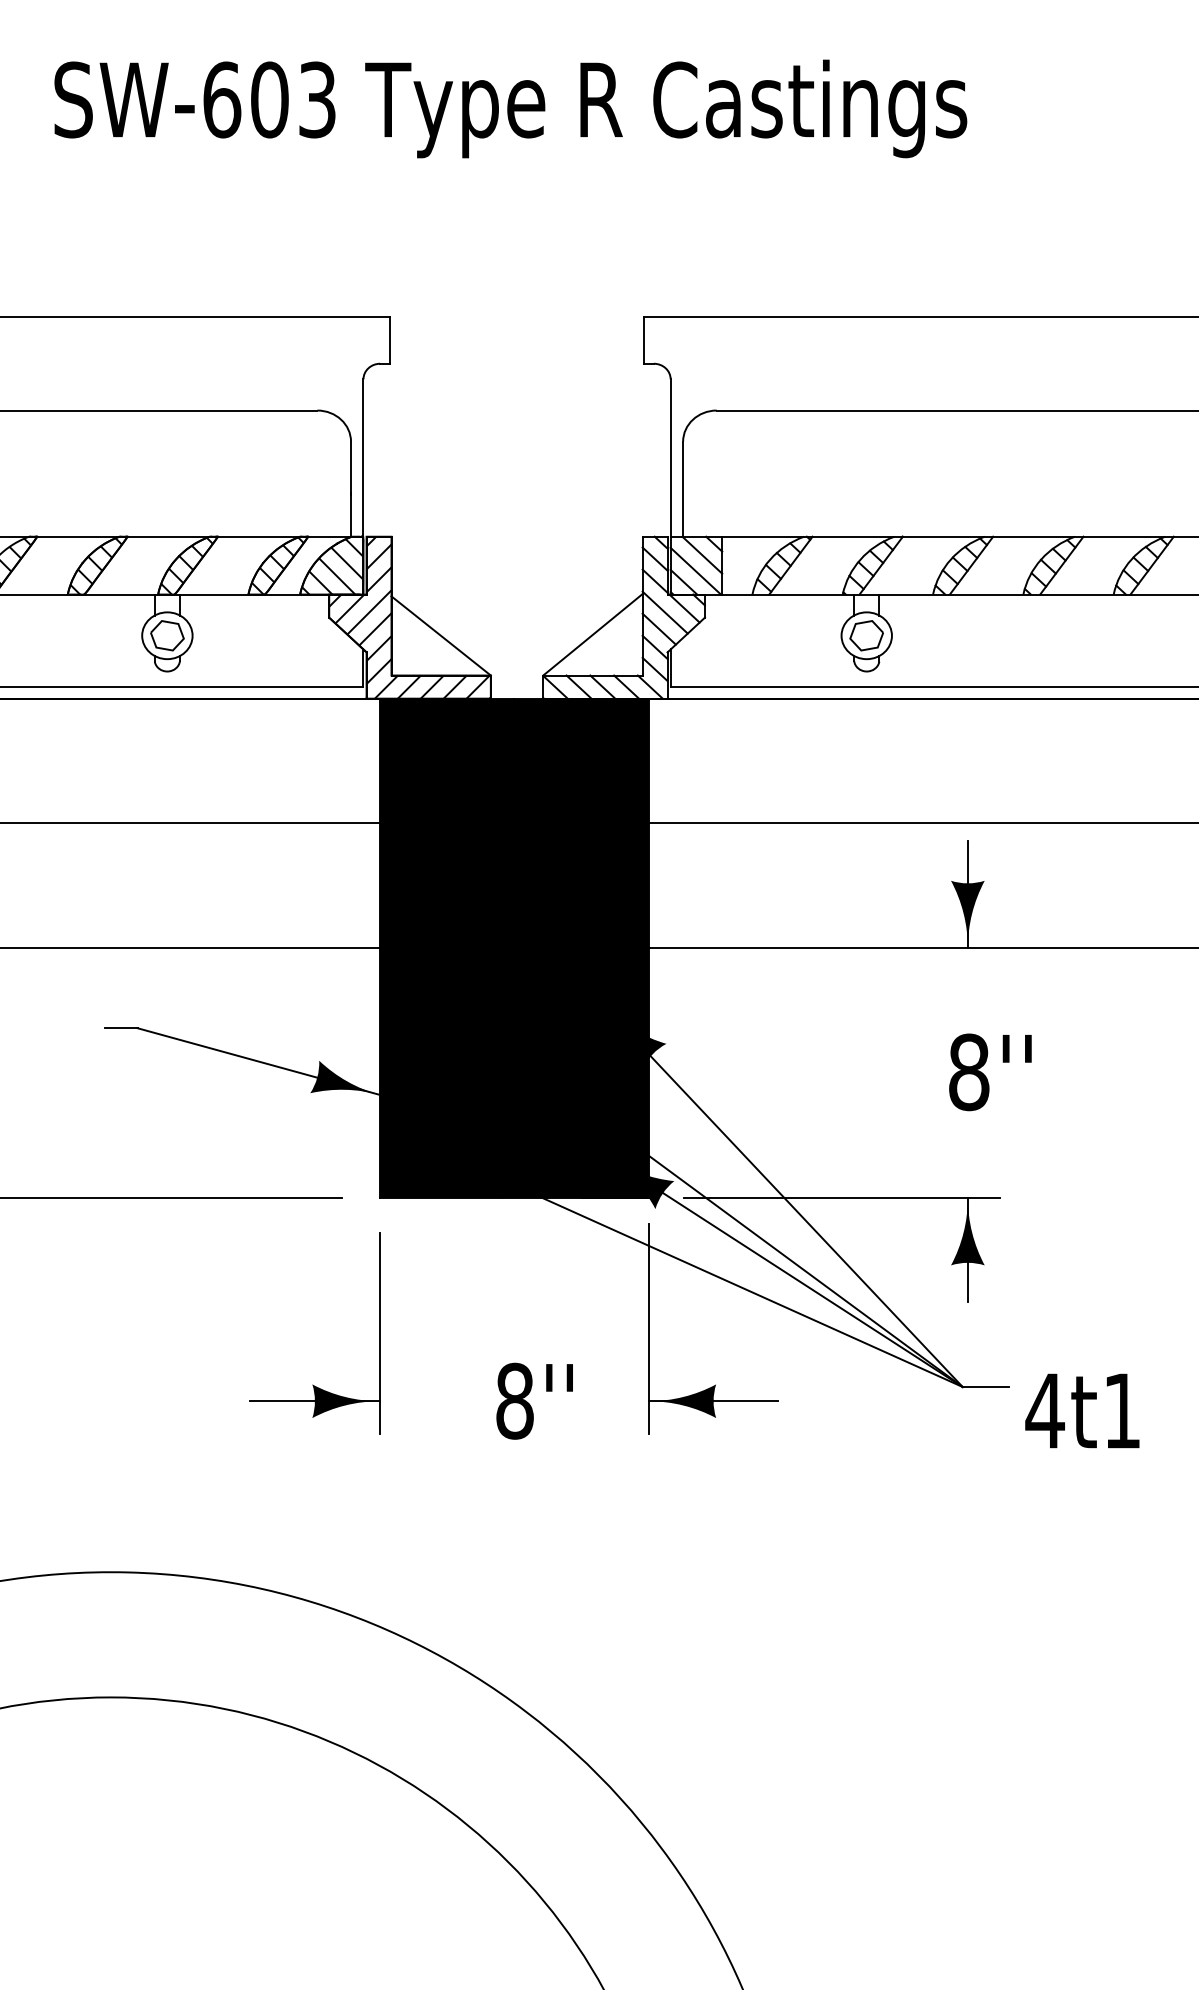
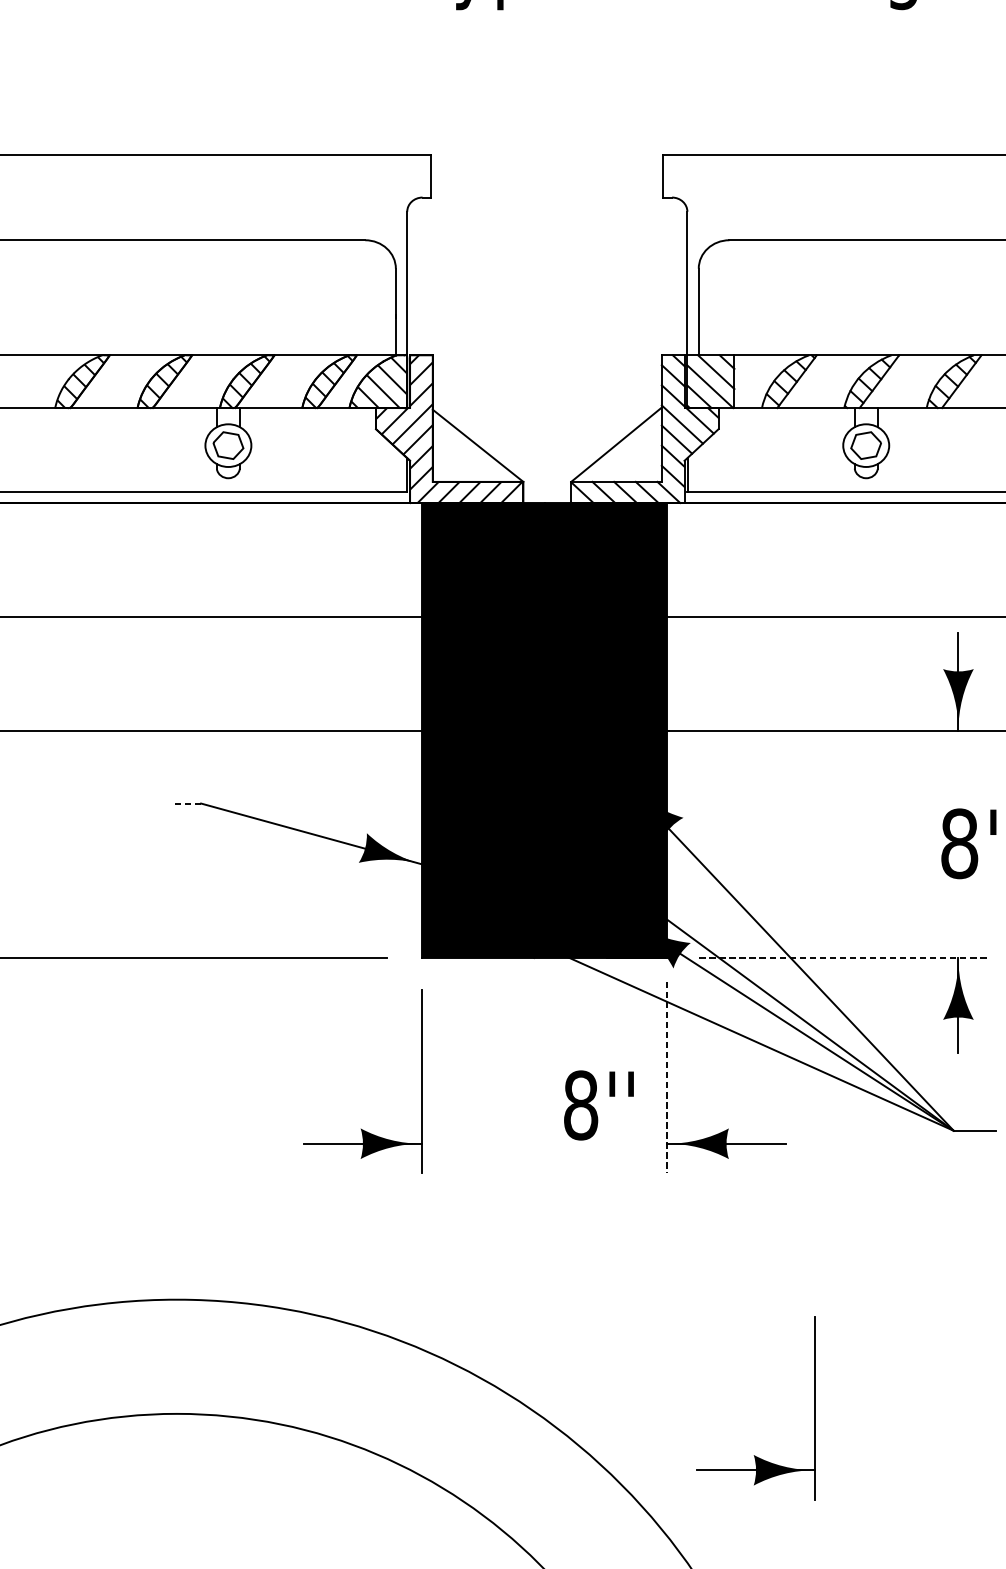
line: (120, 1028) -> (185, 803), solid -> dashed
line: (841, 1197) -> (843, 957), solid -> dashed
line: (648, 1329) -> (667, 1078), solid -> dashed
text: (534, 1400) -> (598, 1104), moved
part: (743, 1742) -> (753, 1454), added

